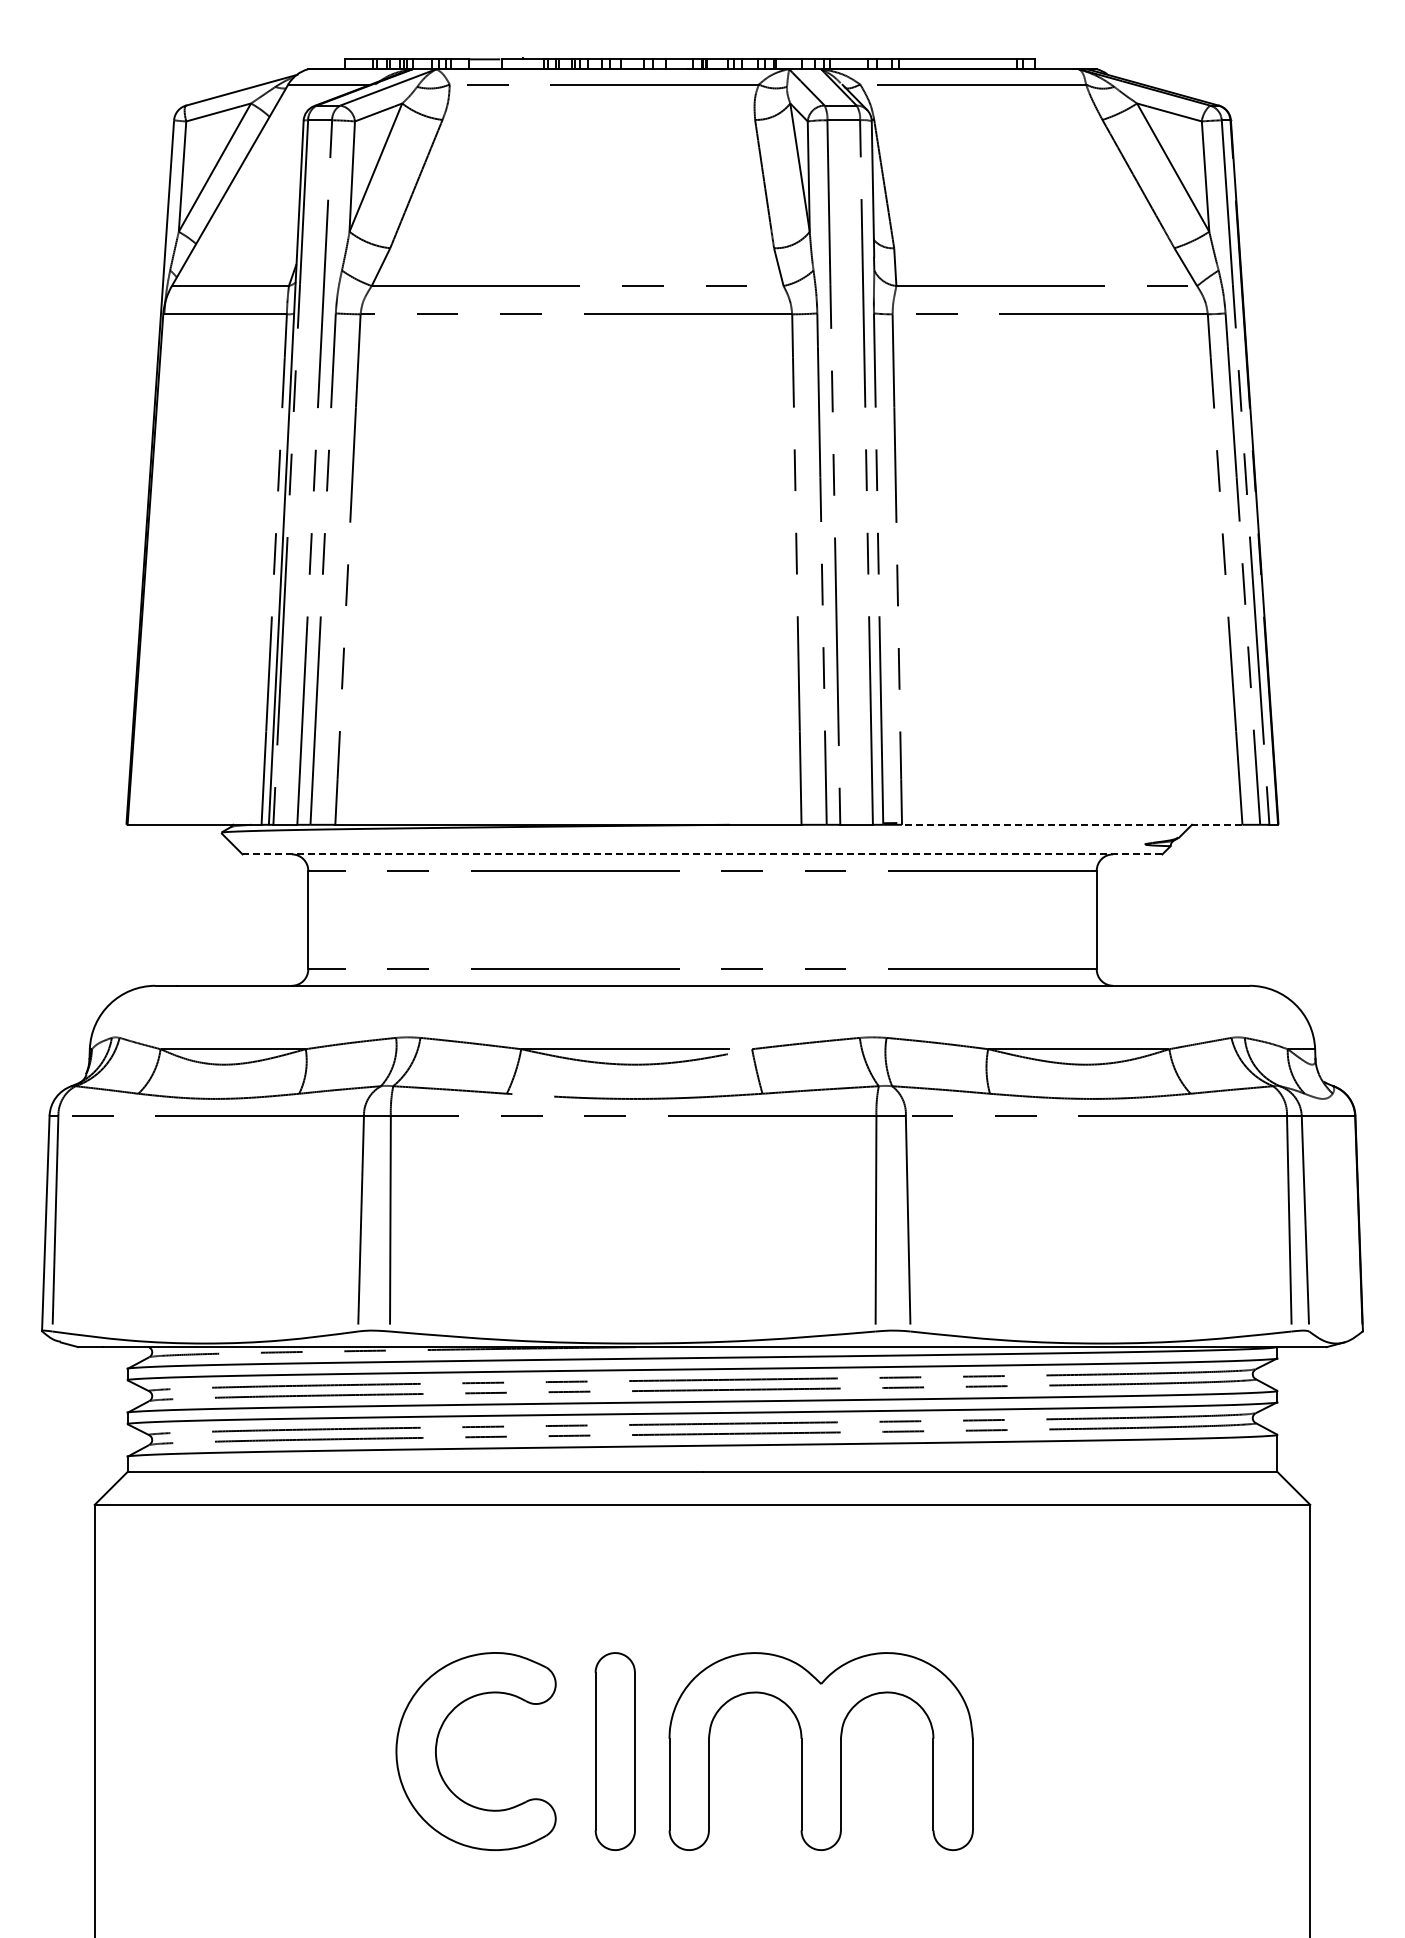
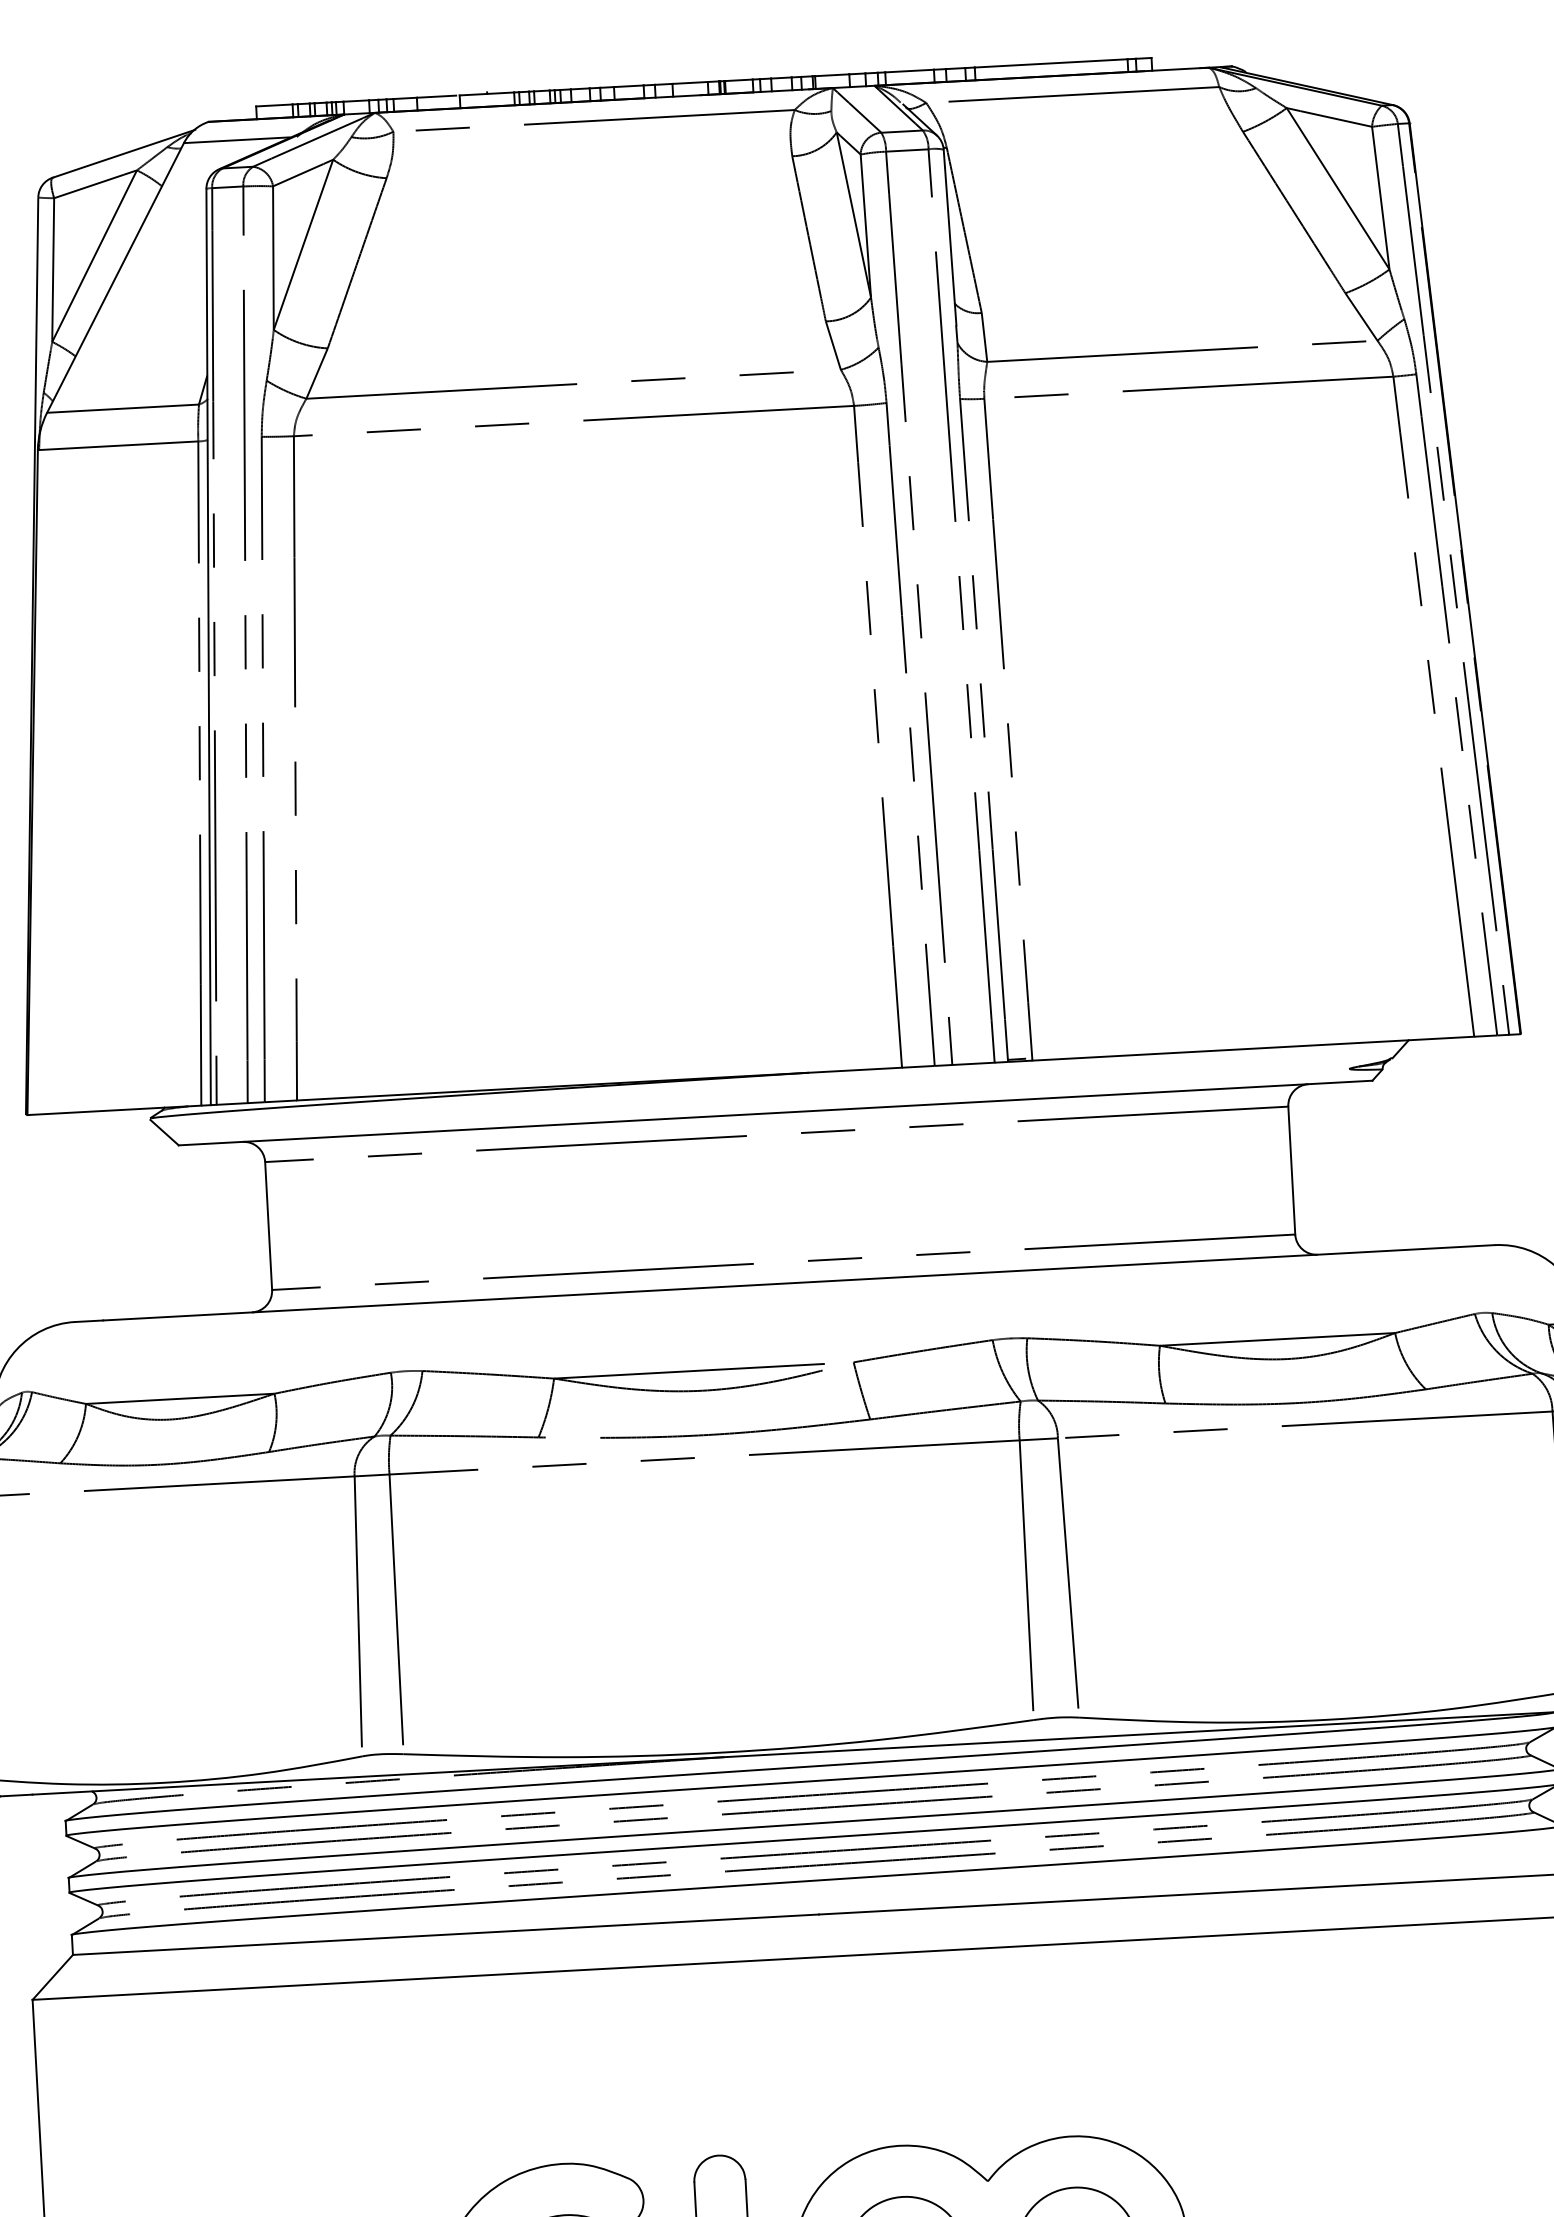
line: (1071, 824) -> (1252, 1048), dashed -> solid
line: (702, 854) -> (775, 1113), dashed -> solid

